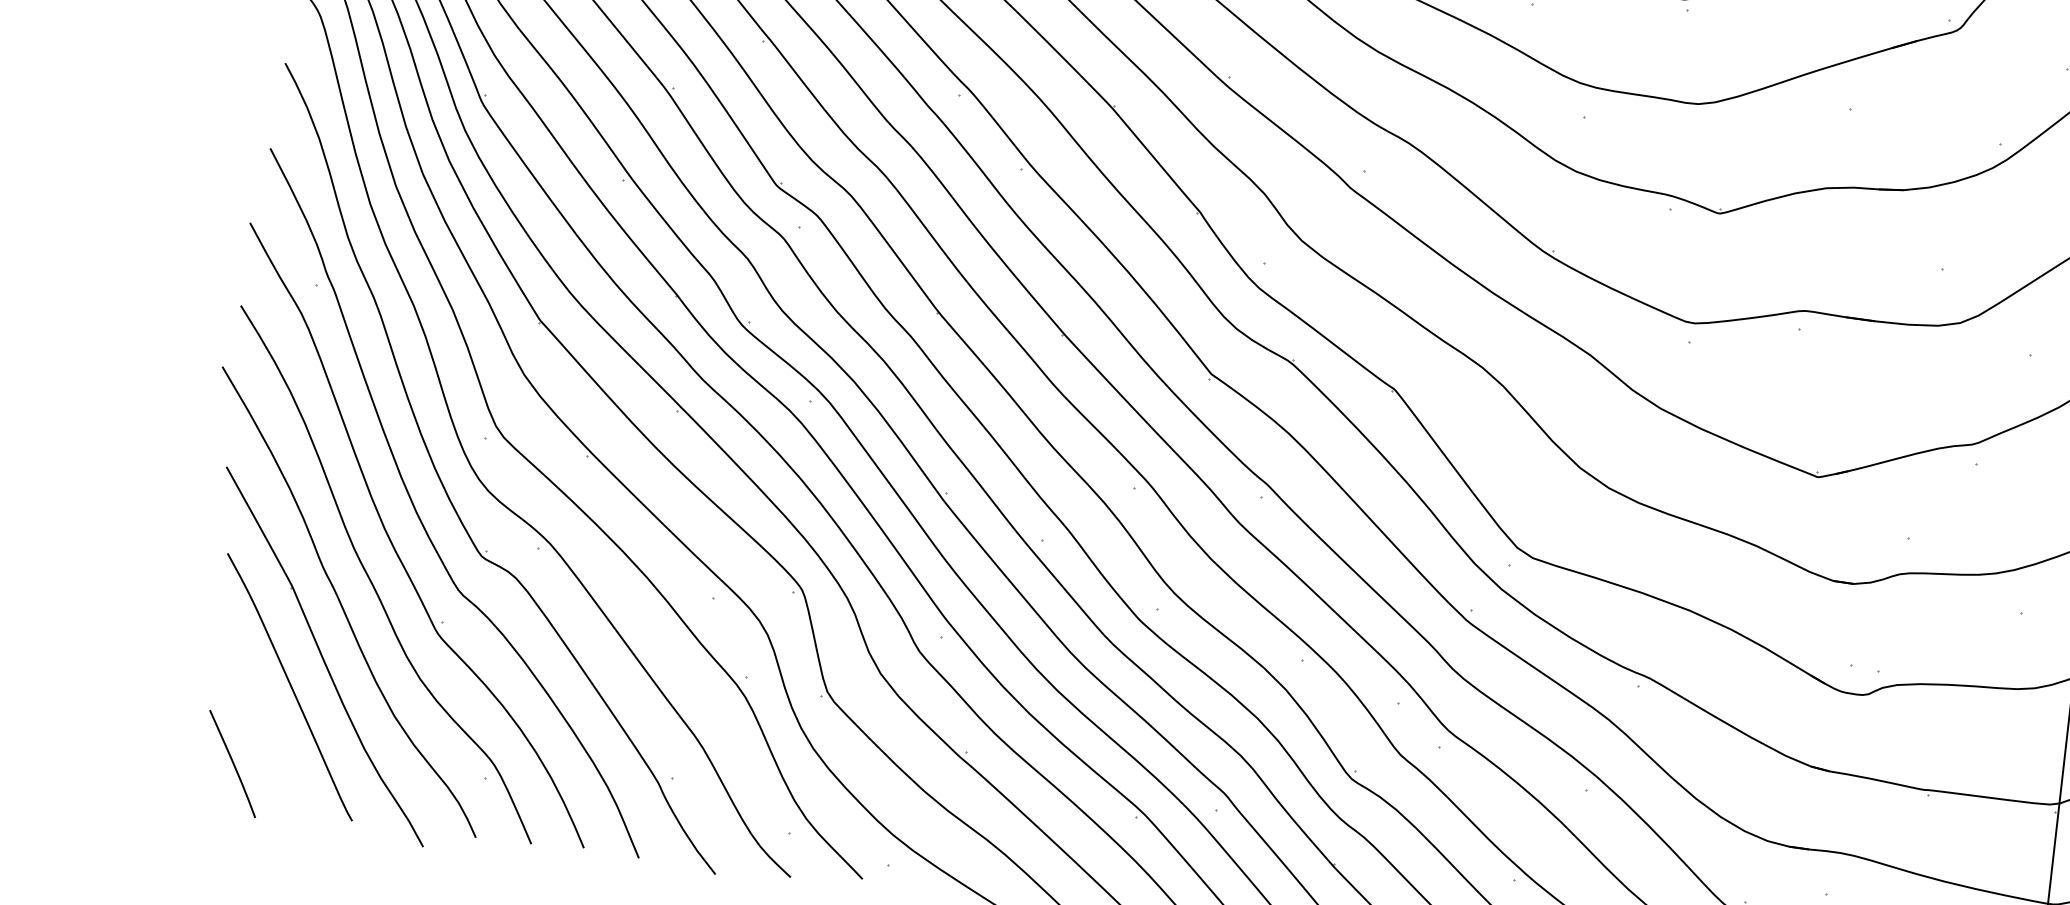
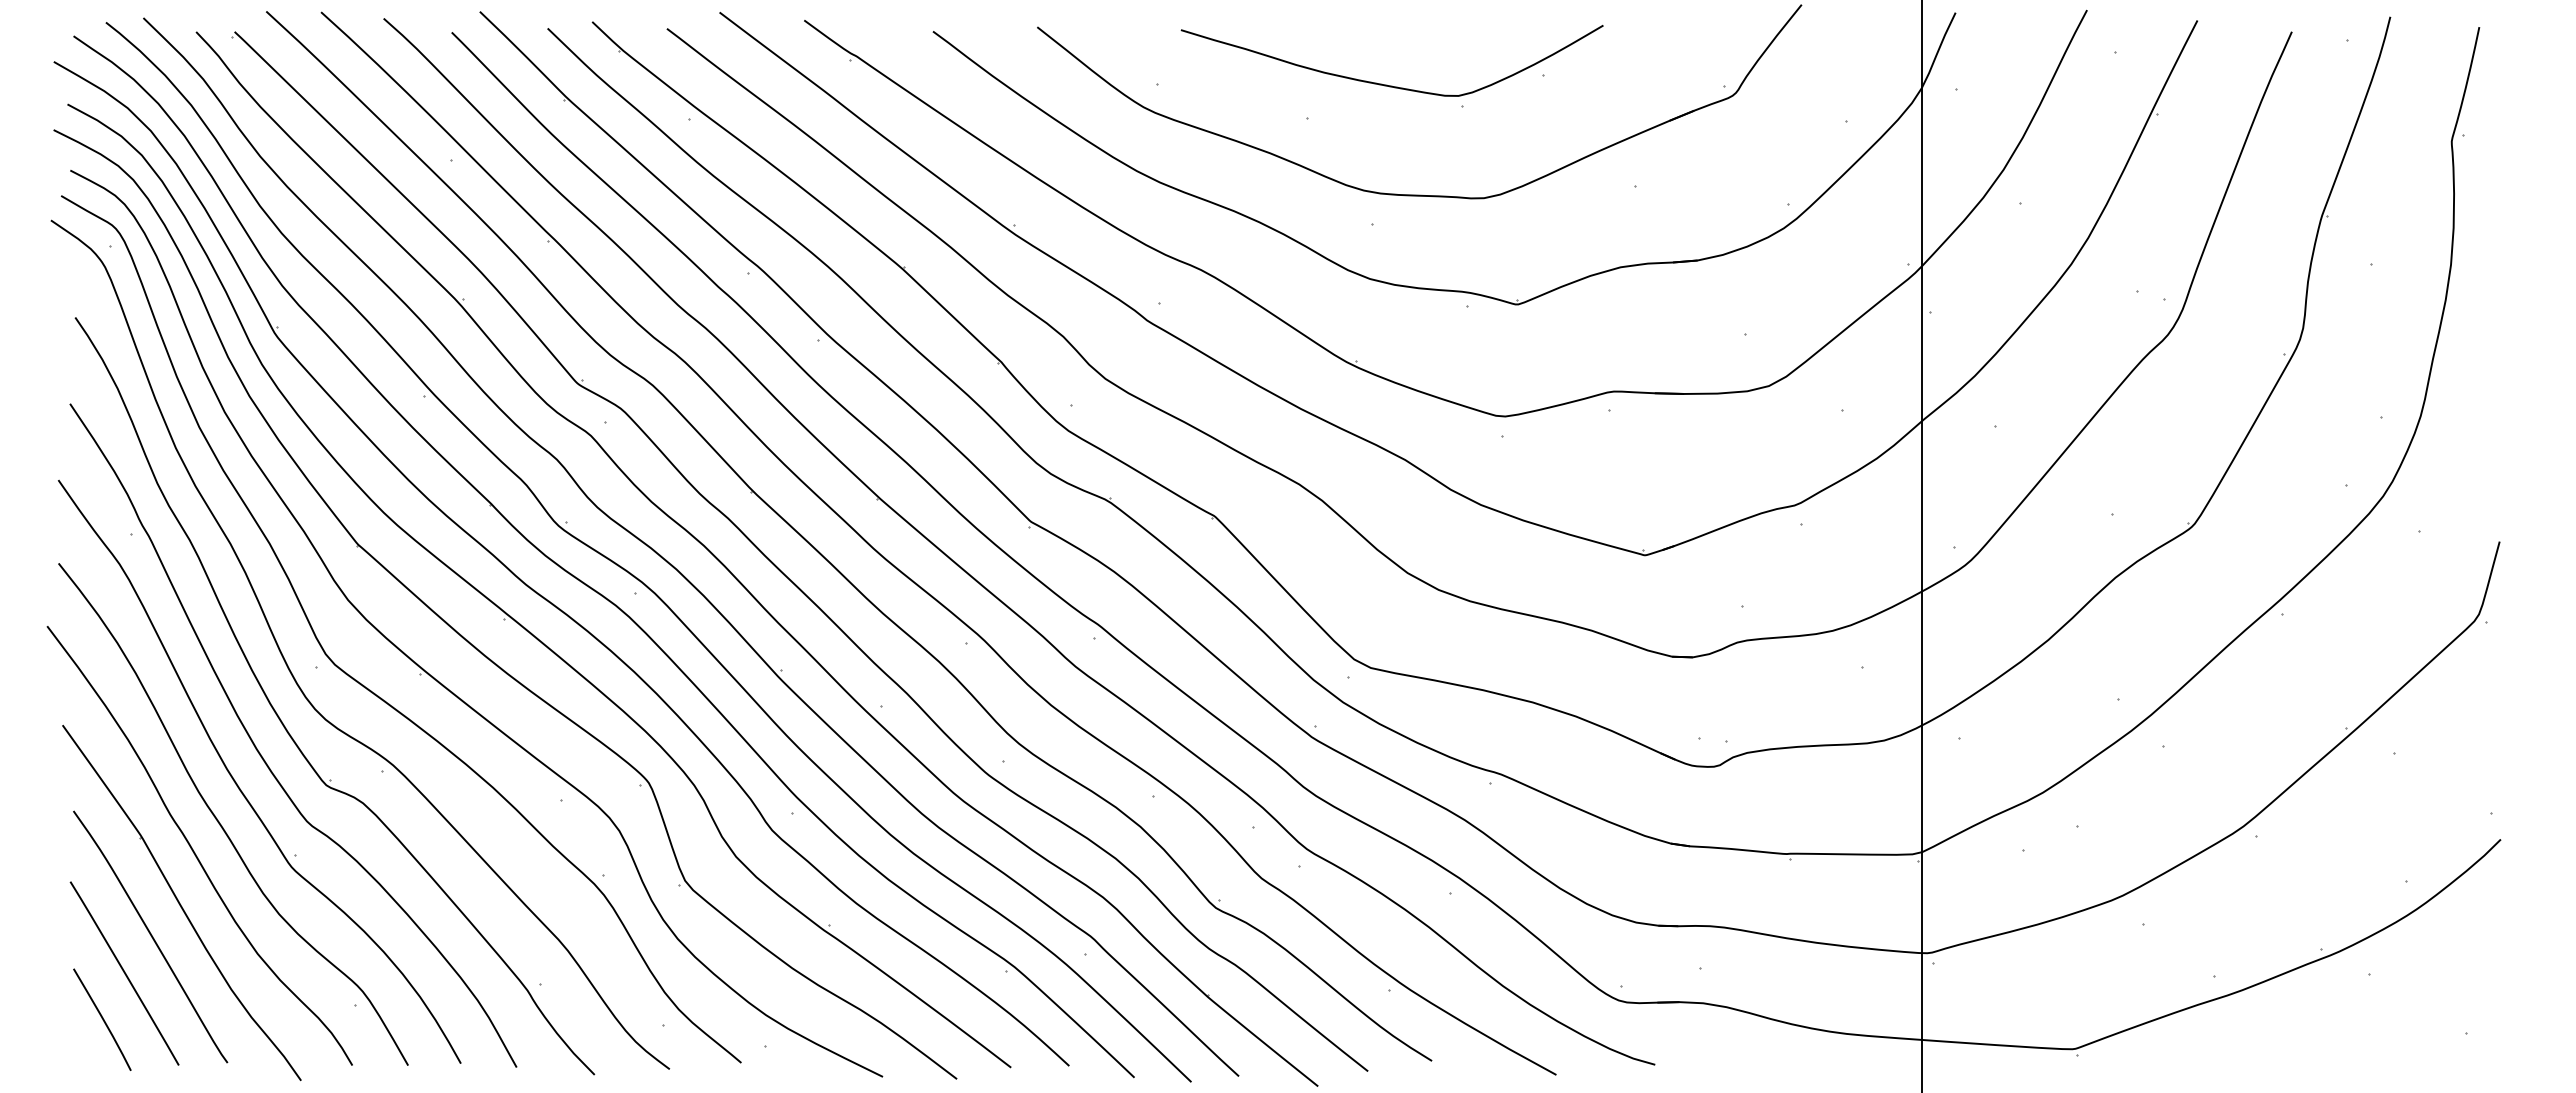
line: (259, 720) -> (124, 973), added

